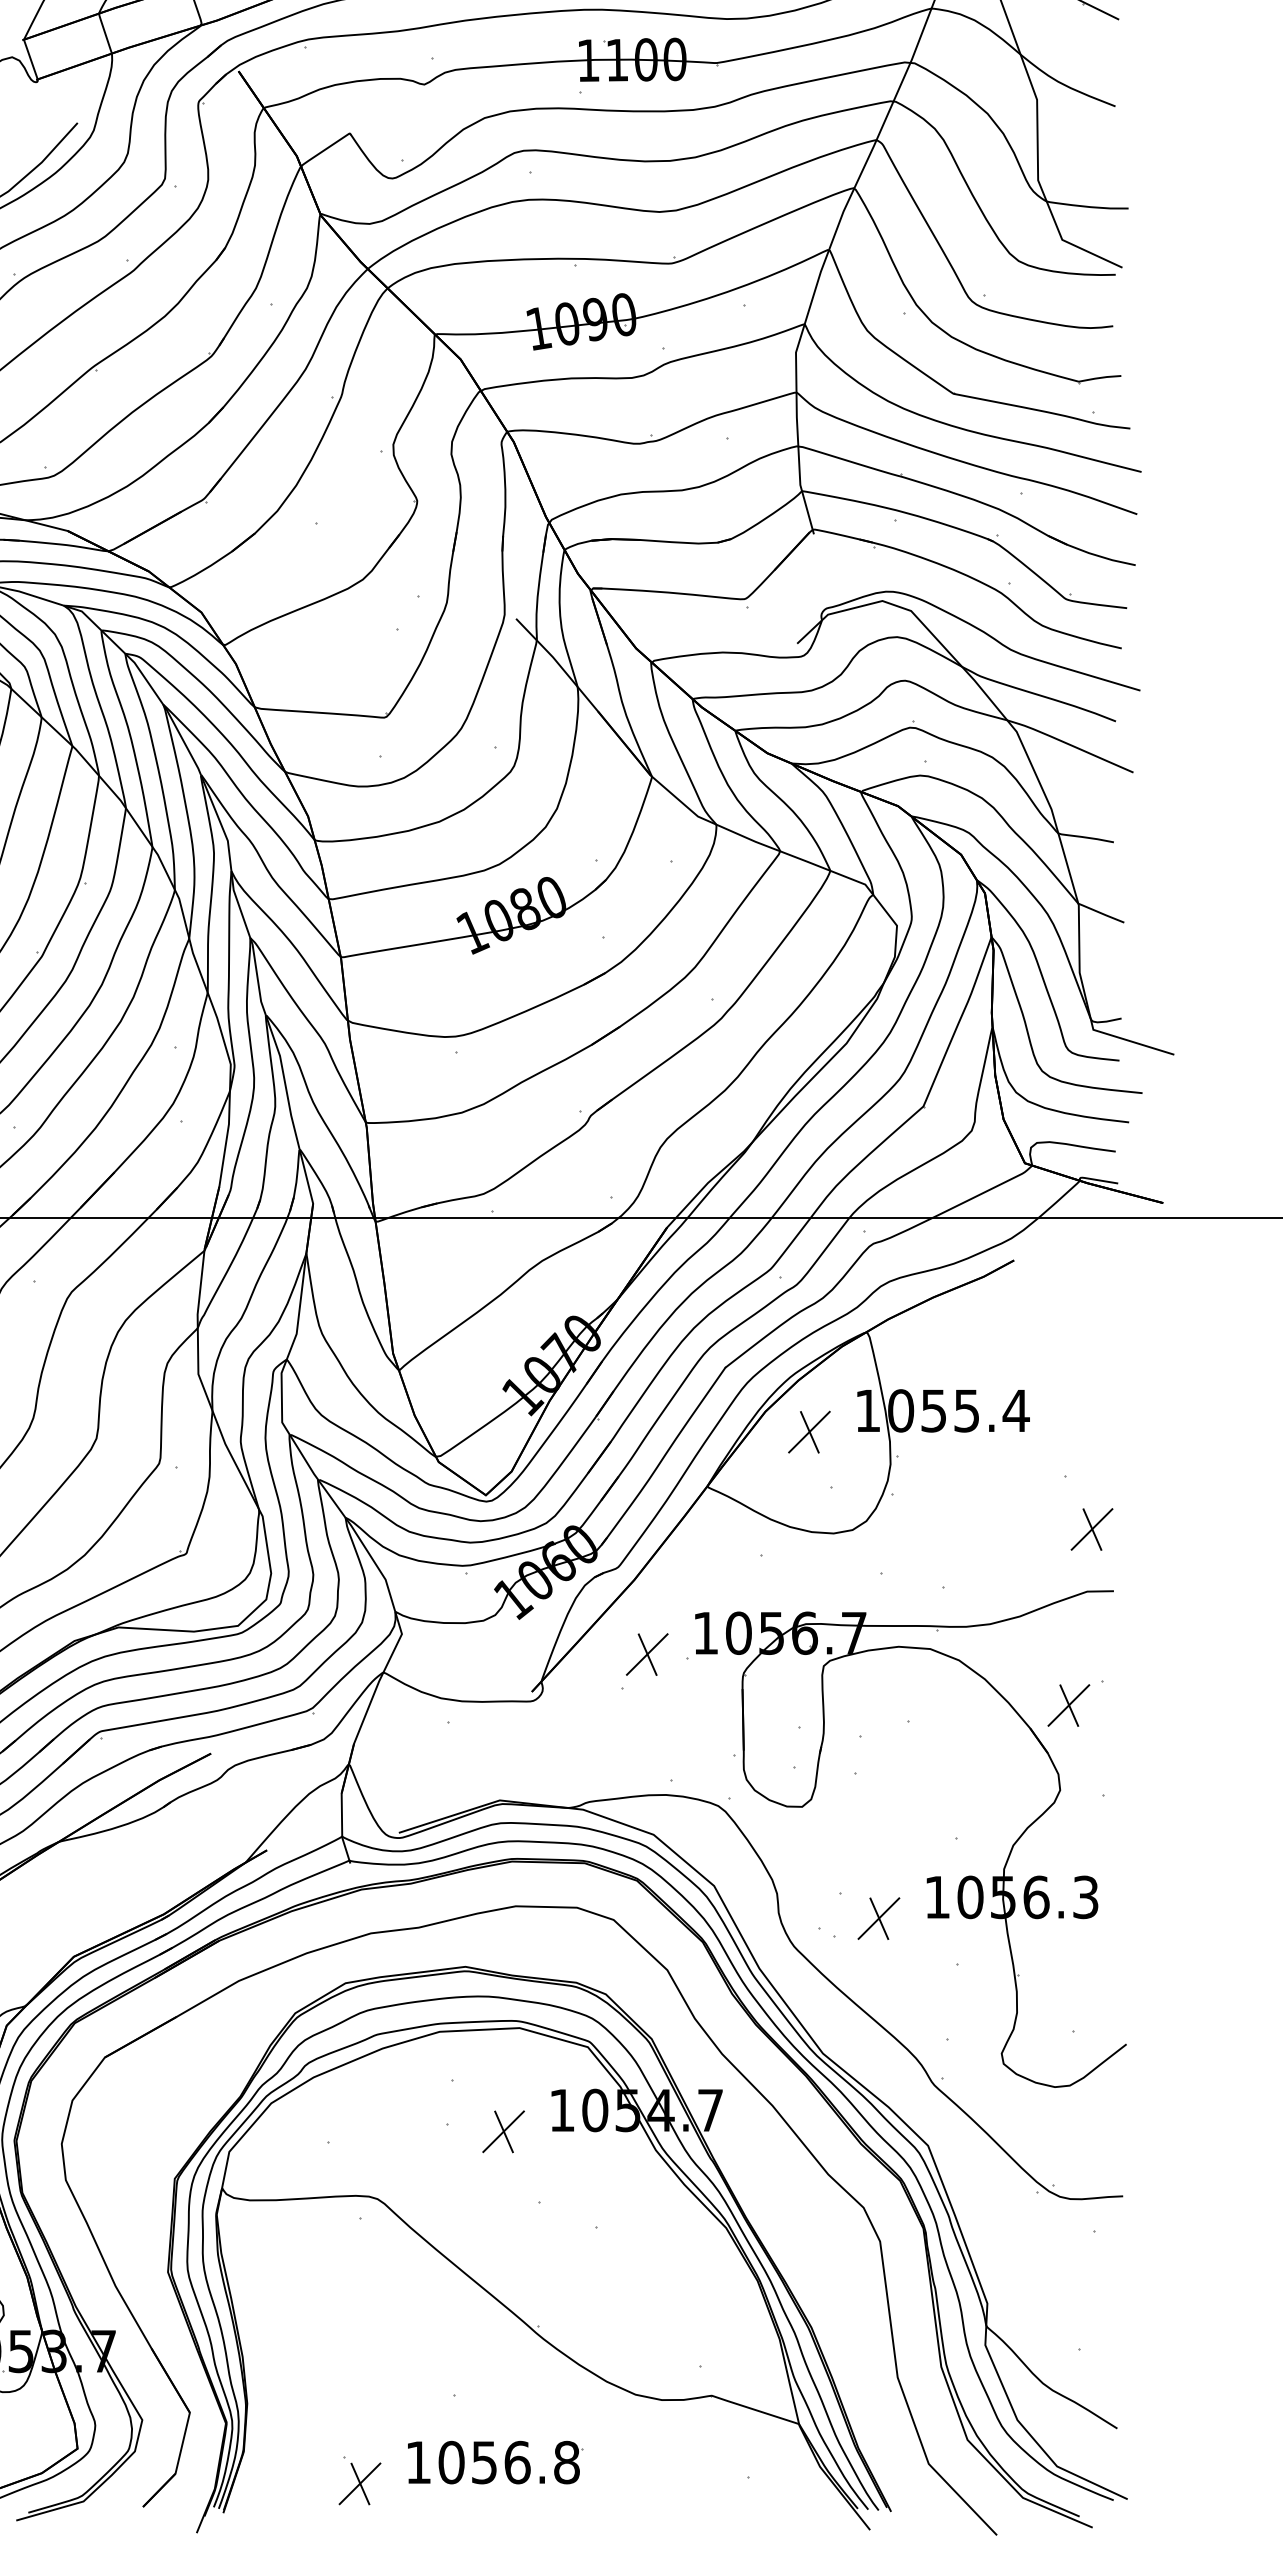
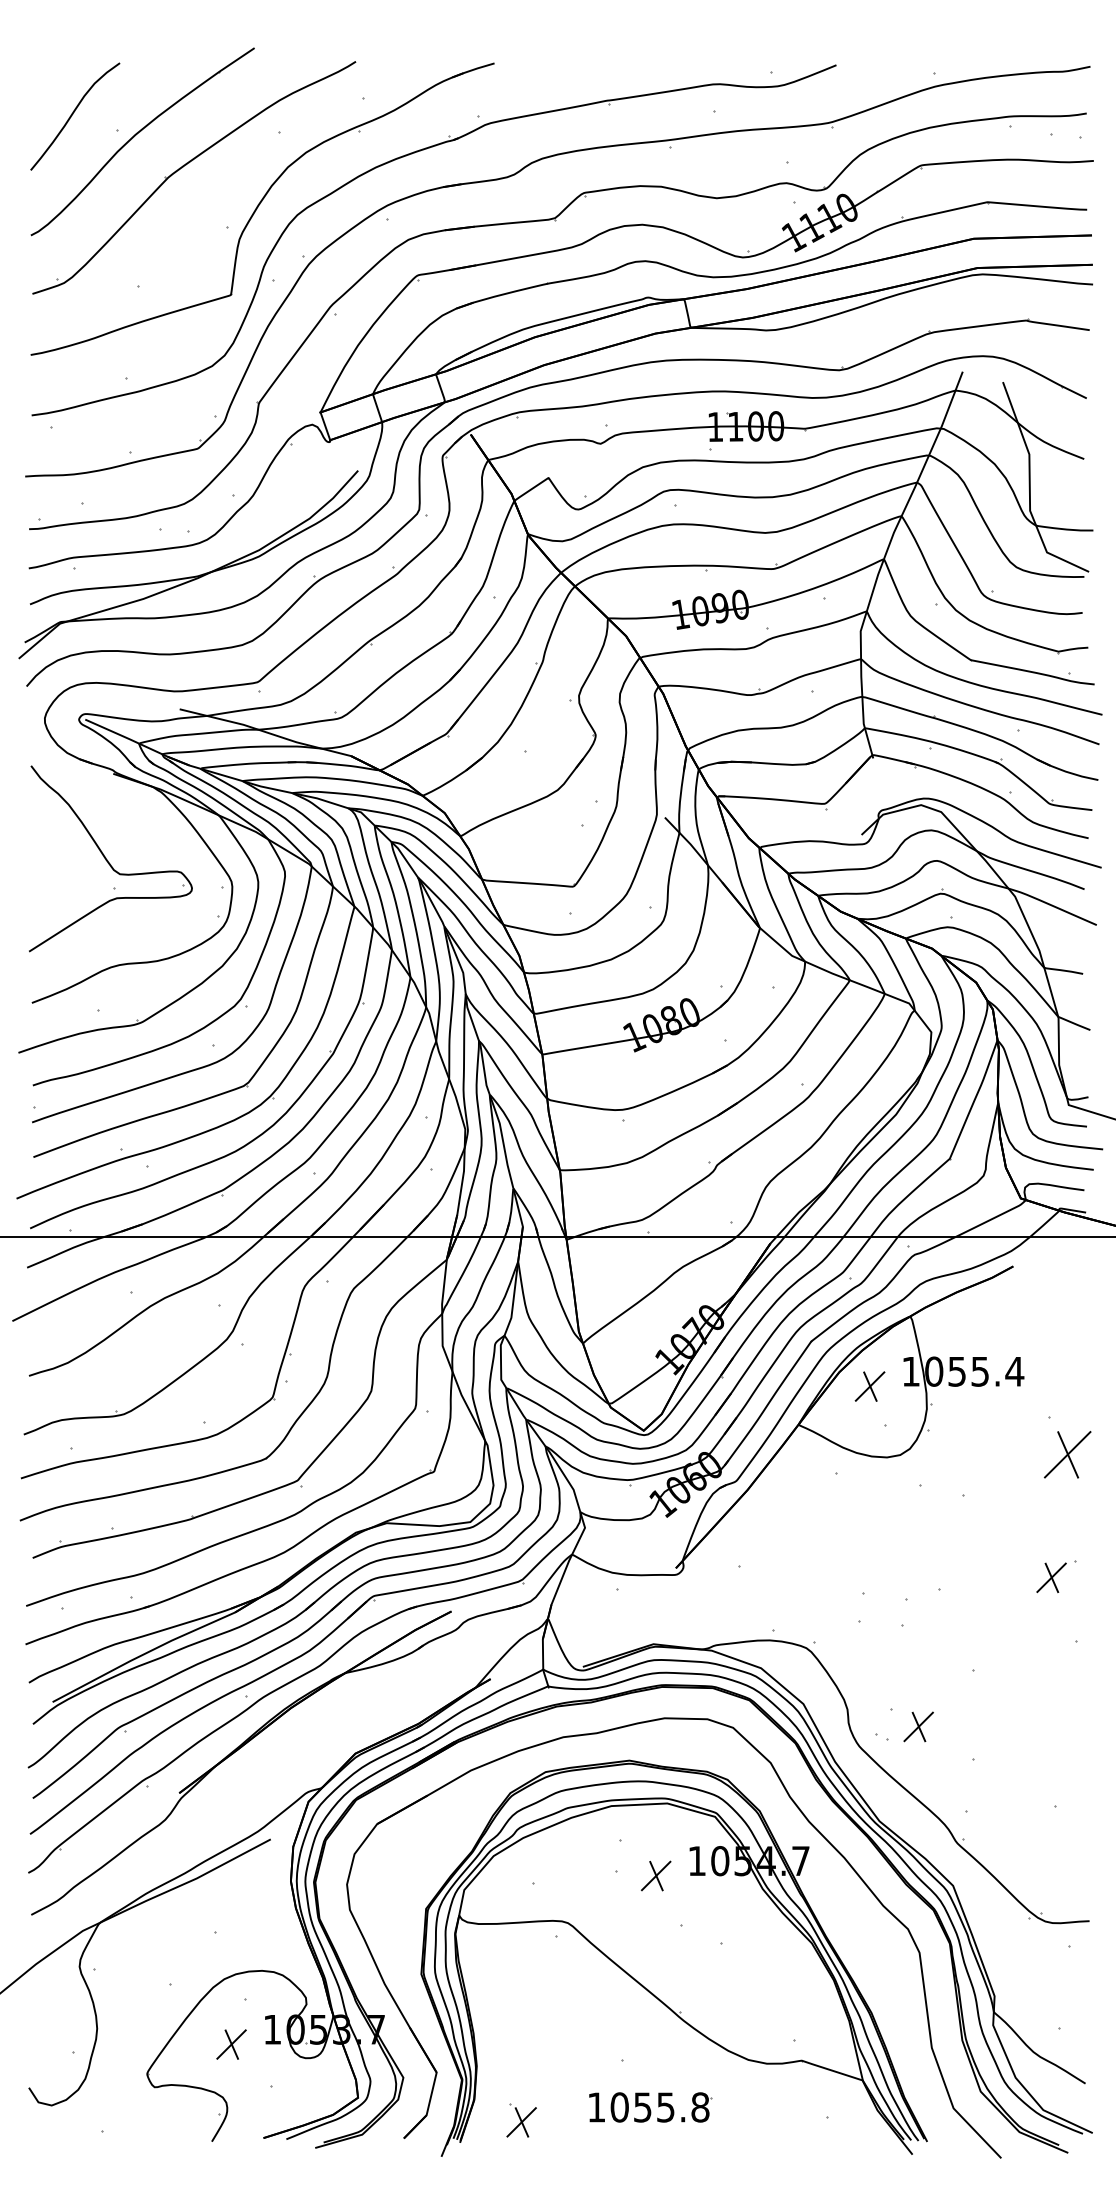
part: (1091, 1529) -> (1067, 1454), size x1.6
part: (647, 1655) -> (756, 1542), removed
part: (927, 1878) -> (952, 1698), removed
text: (518, 2462) -> (666, 2107), 1056.8 -> 1055.8
part: (359, 2481) -> (521, 2120), moved

